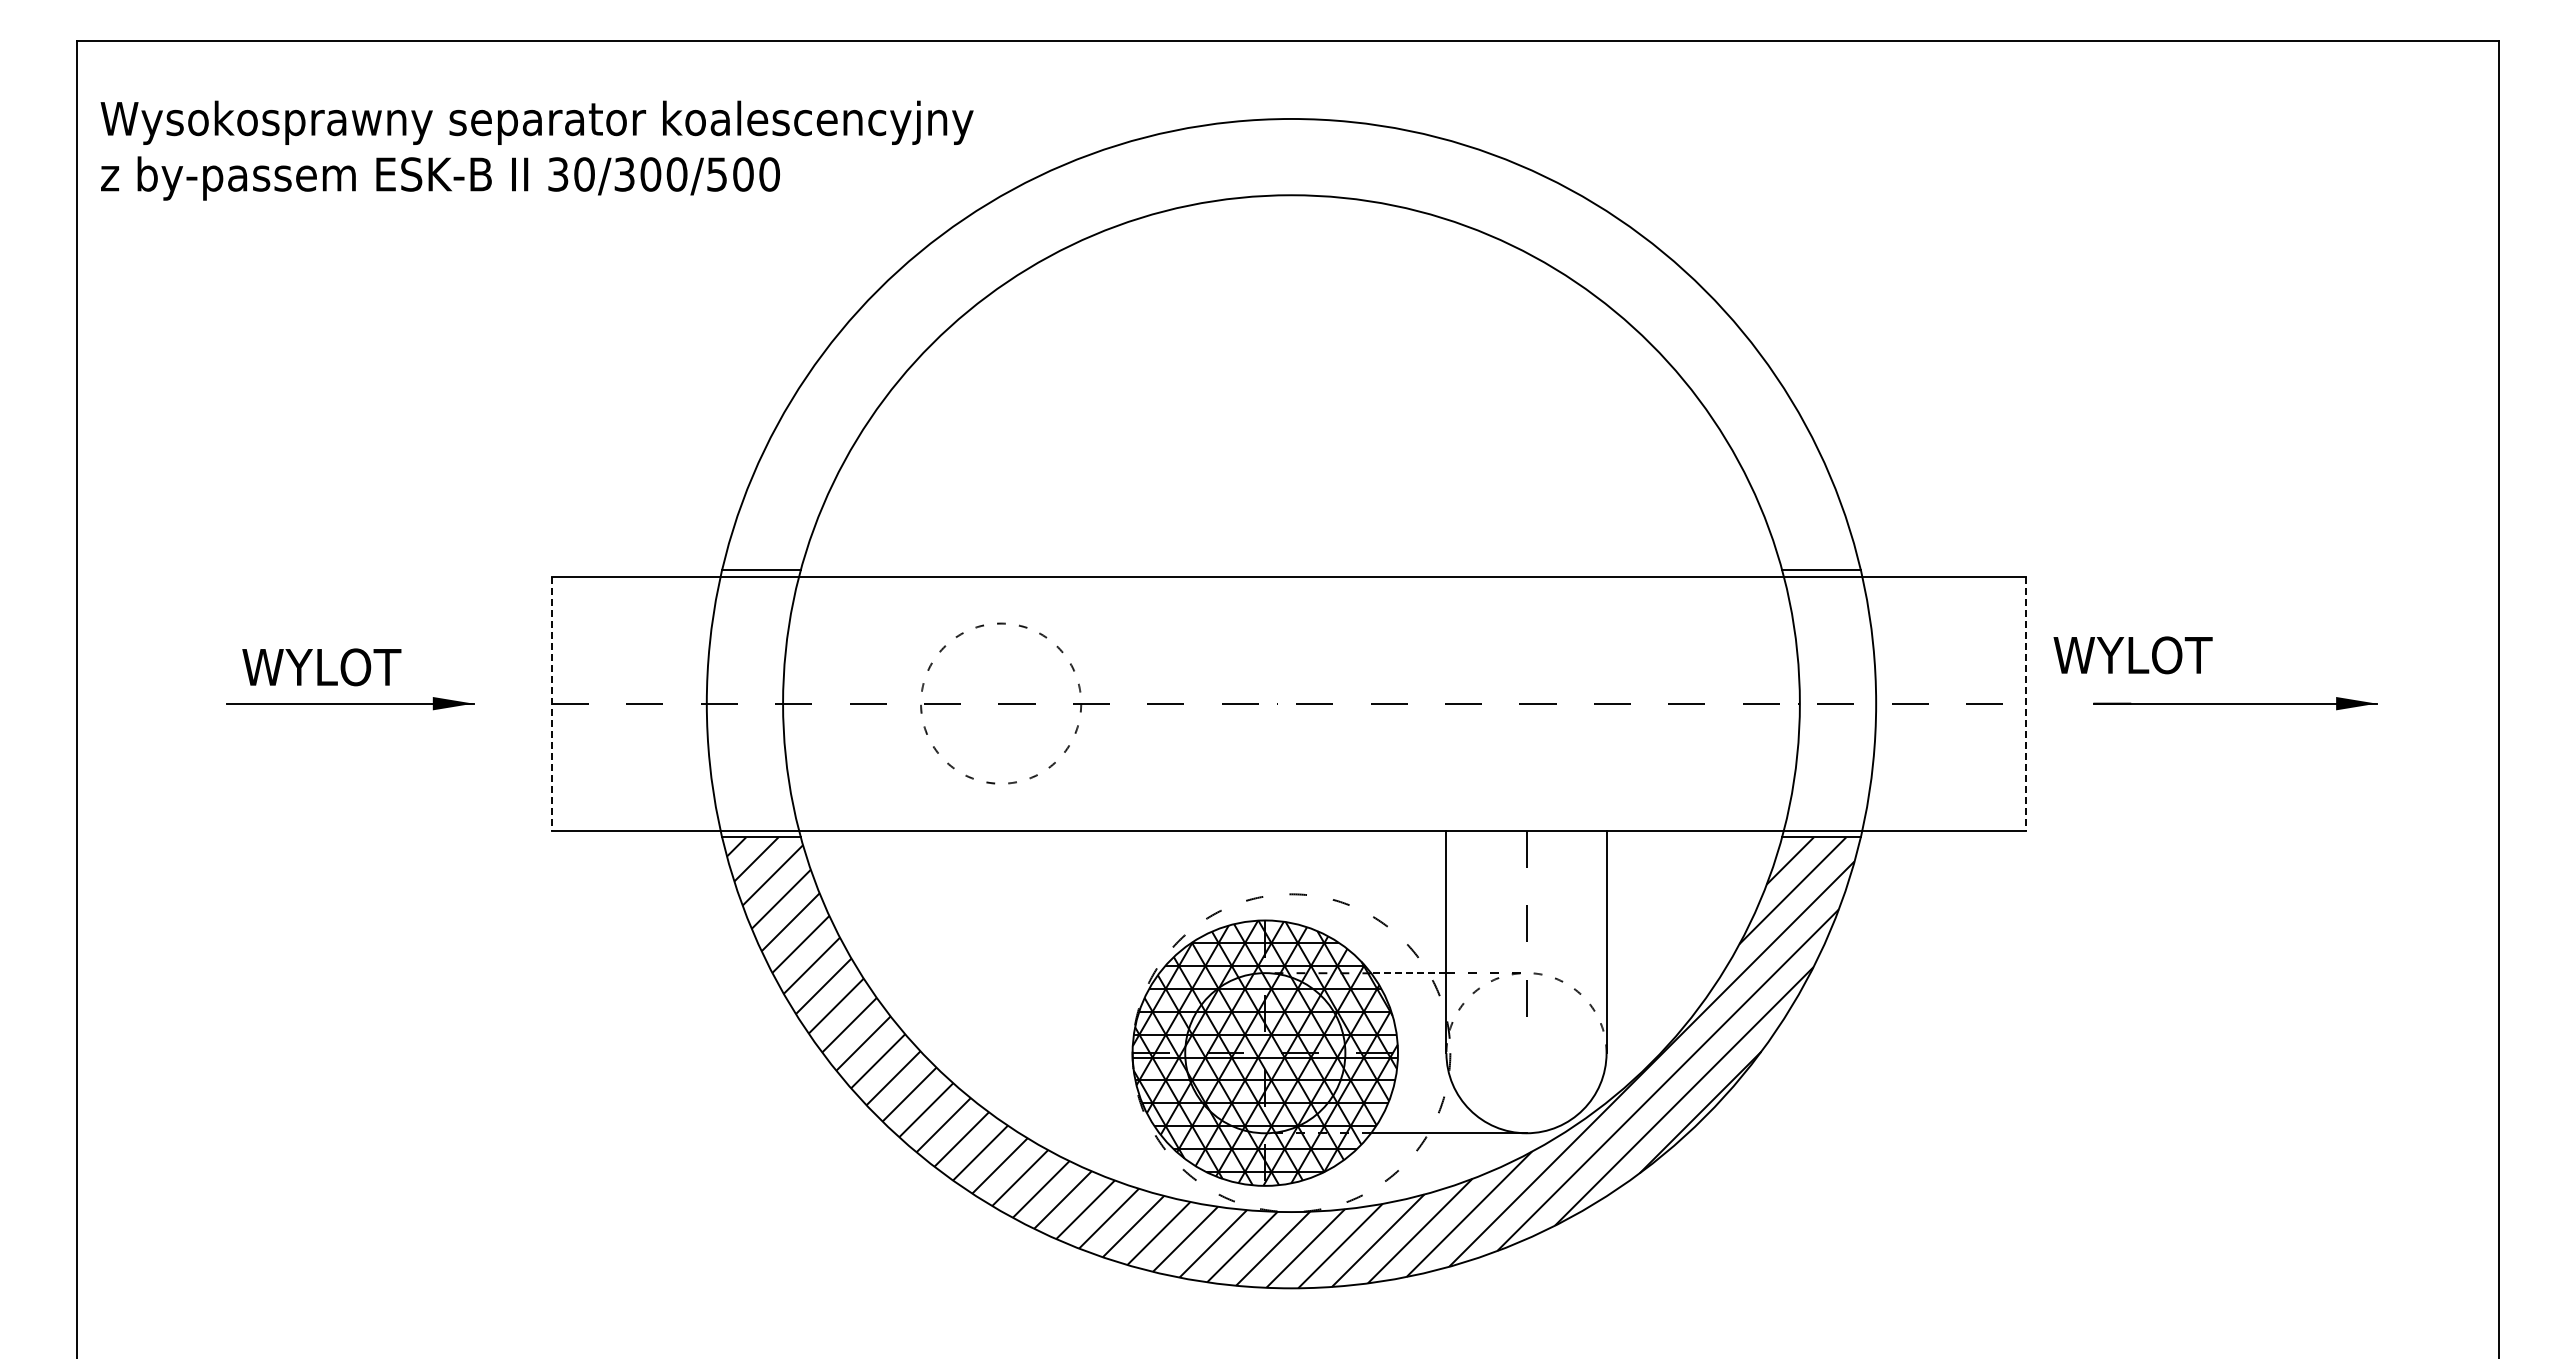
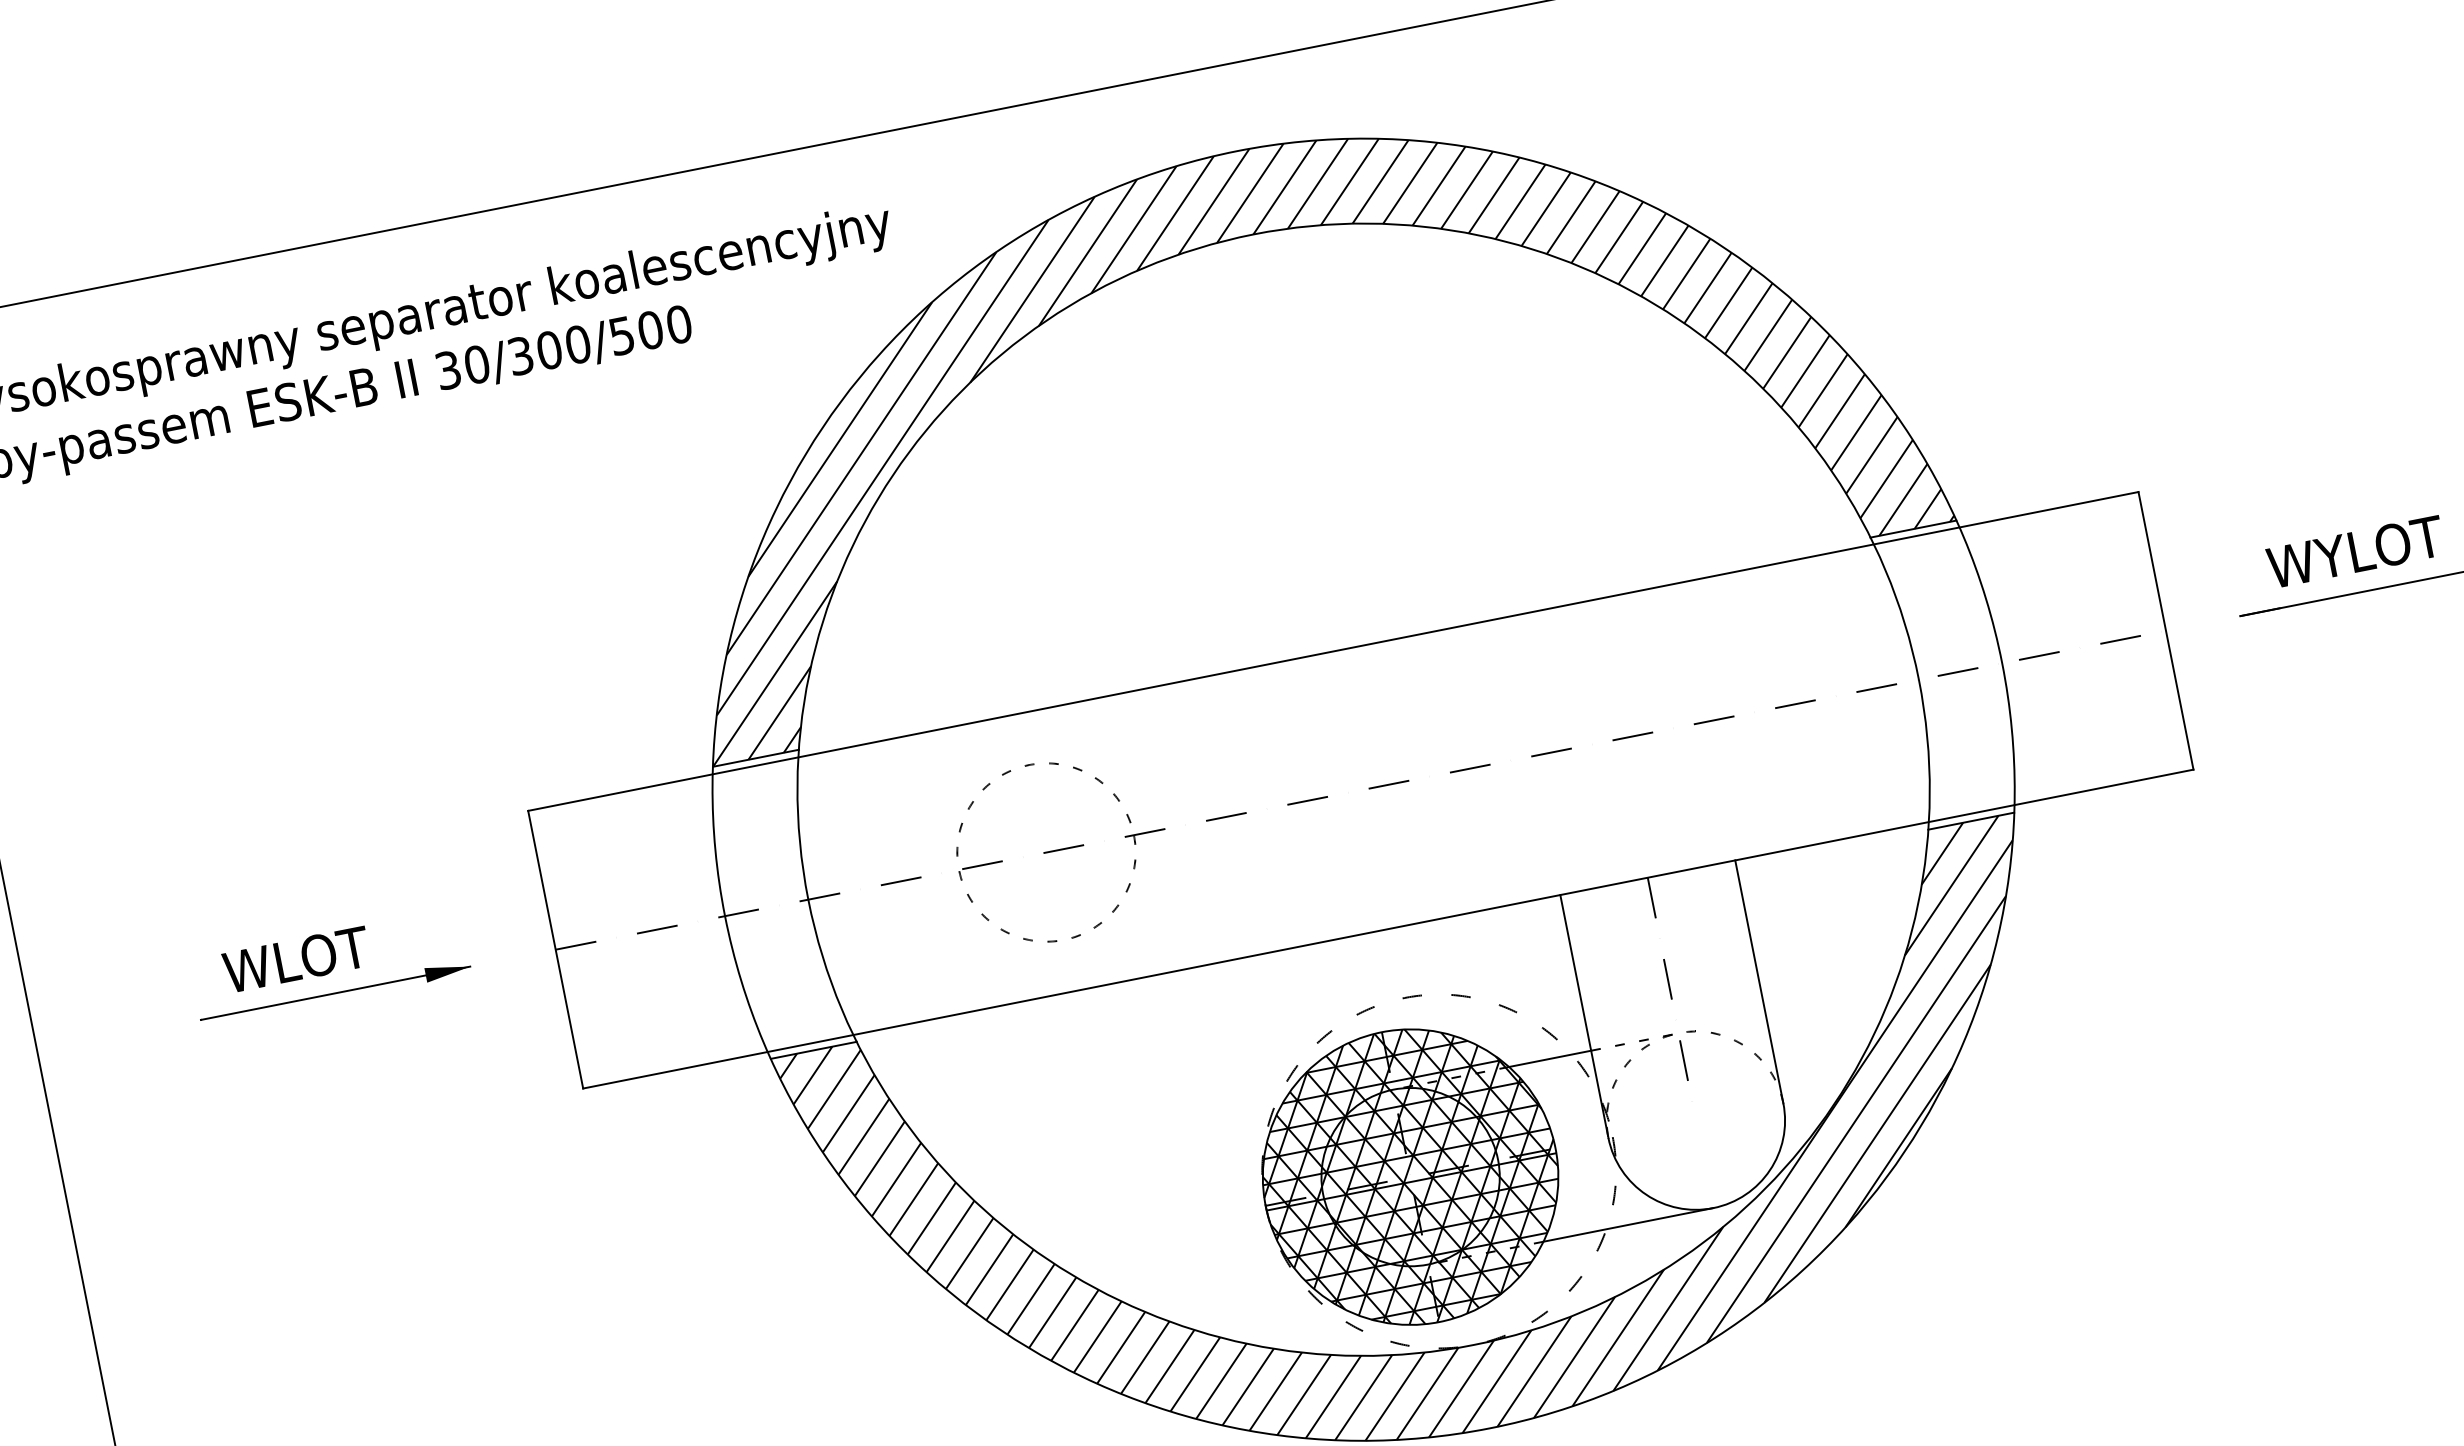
hatch: (1290, 344) -> (1284, 397), added
text: (2132, 655) -> (2355, 552), moved
text: (321, 667) -> (296, 960), WYLOT -> WLOT
line: (551, 704) -> (555, 950), dashed -> solid
line: (2026, 704) -> (2166, 631), dashed -> solid
line: (1408, 973) -> (1549, 1059), dashed -> solid

